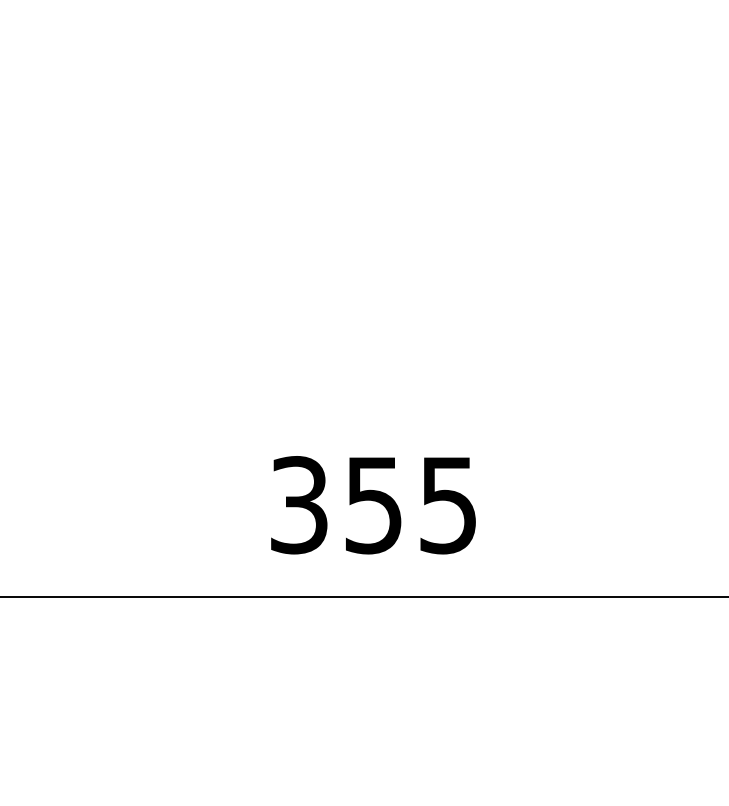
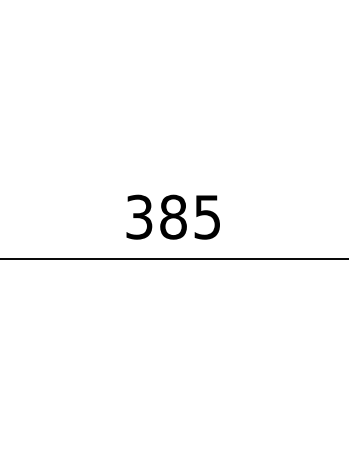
text: (374, 503) -> (173, 216), 355 -> 385

